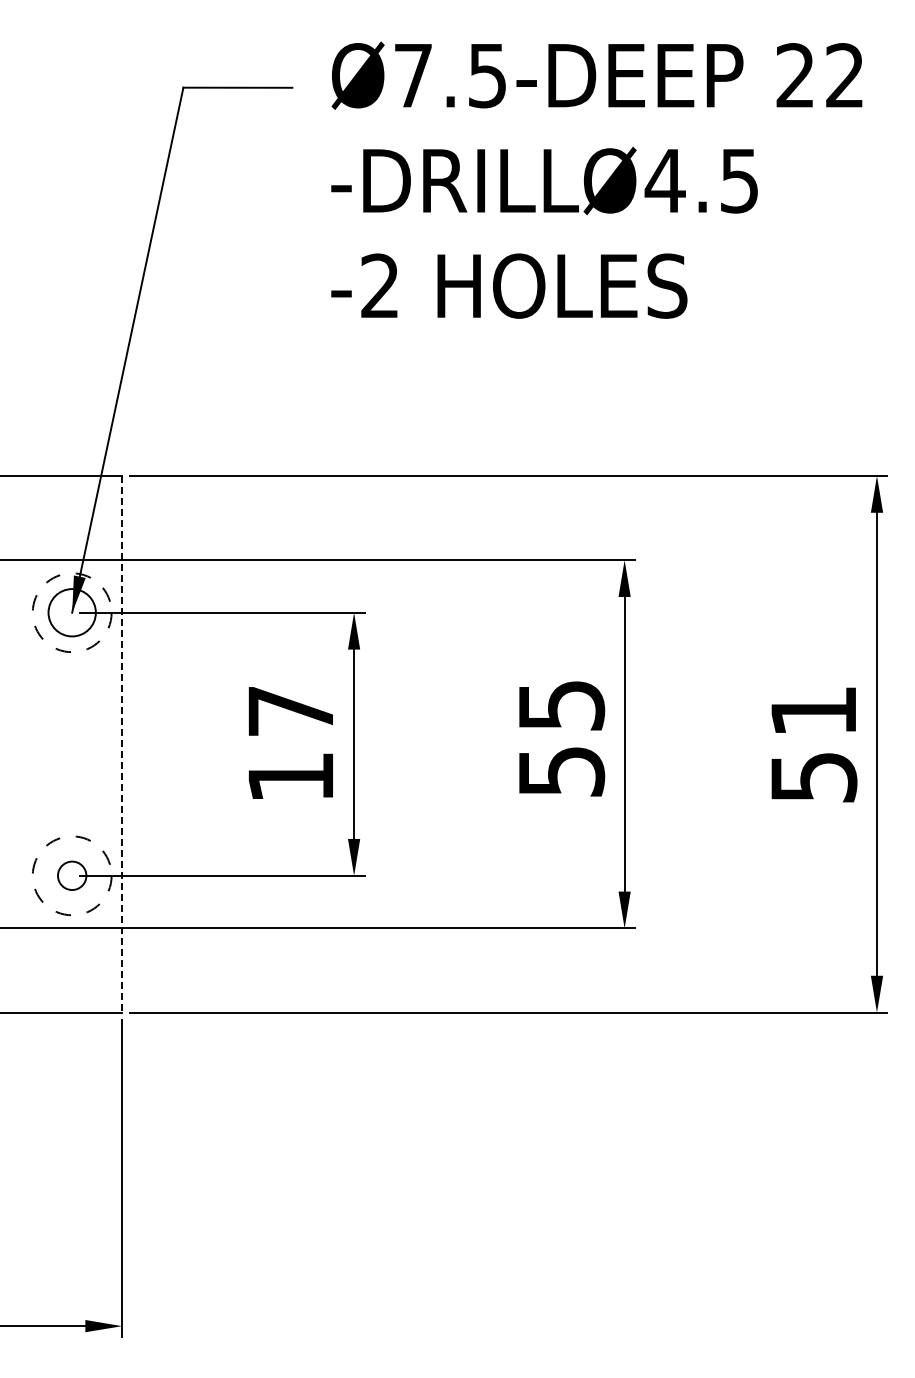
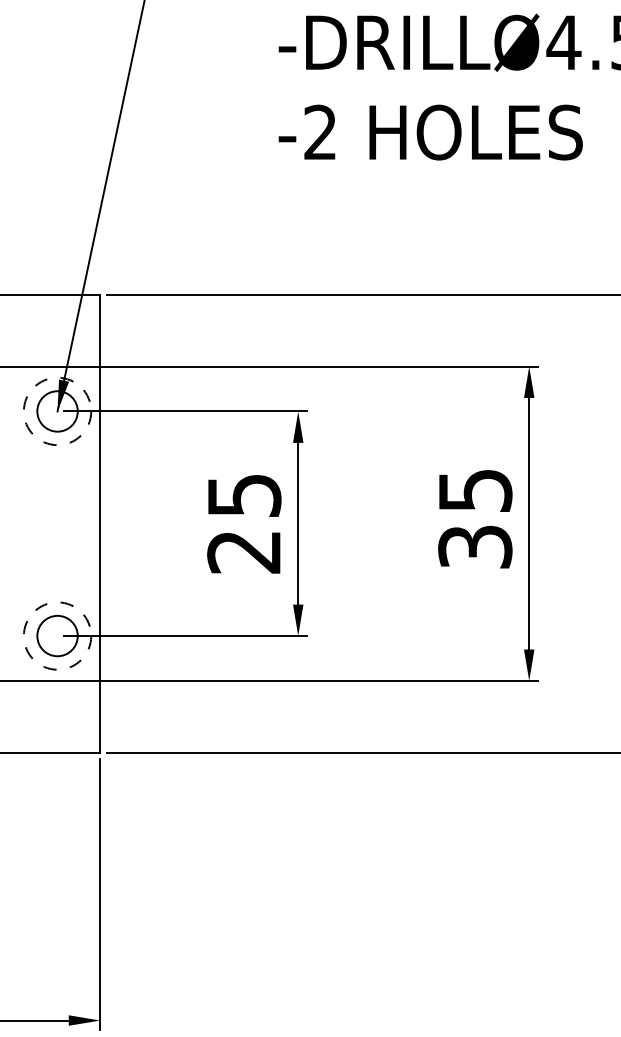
line: (122, 744) -> (100, 523), dashed -> solid
text: (290, 744) -> (243, 523), 17 -> 25
text: (561, 771) -> (475, 546), 55 -> 35
circle: (71, 875) -> (56, 635), size x1.67

